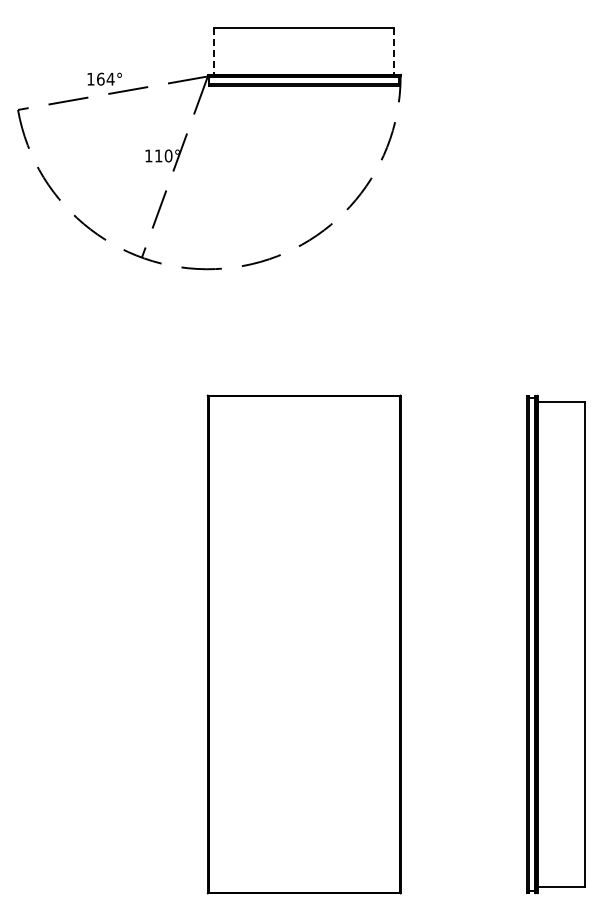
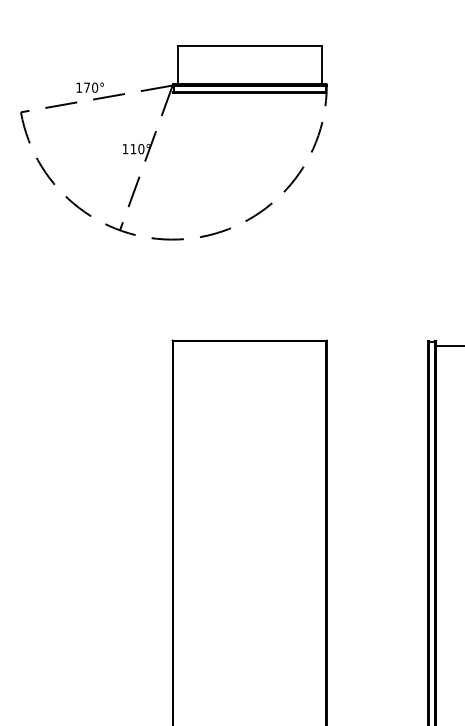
line: (214, 51) -> (178, 65), dashed -> solid
line: (394, 51) -> (321, 65), dashed -> solid
text: (105, 78) -> (90, 87), 164° -> 170°

